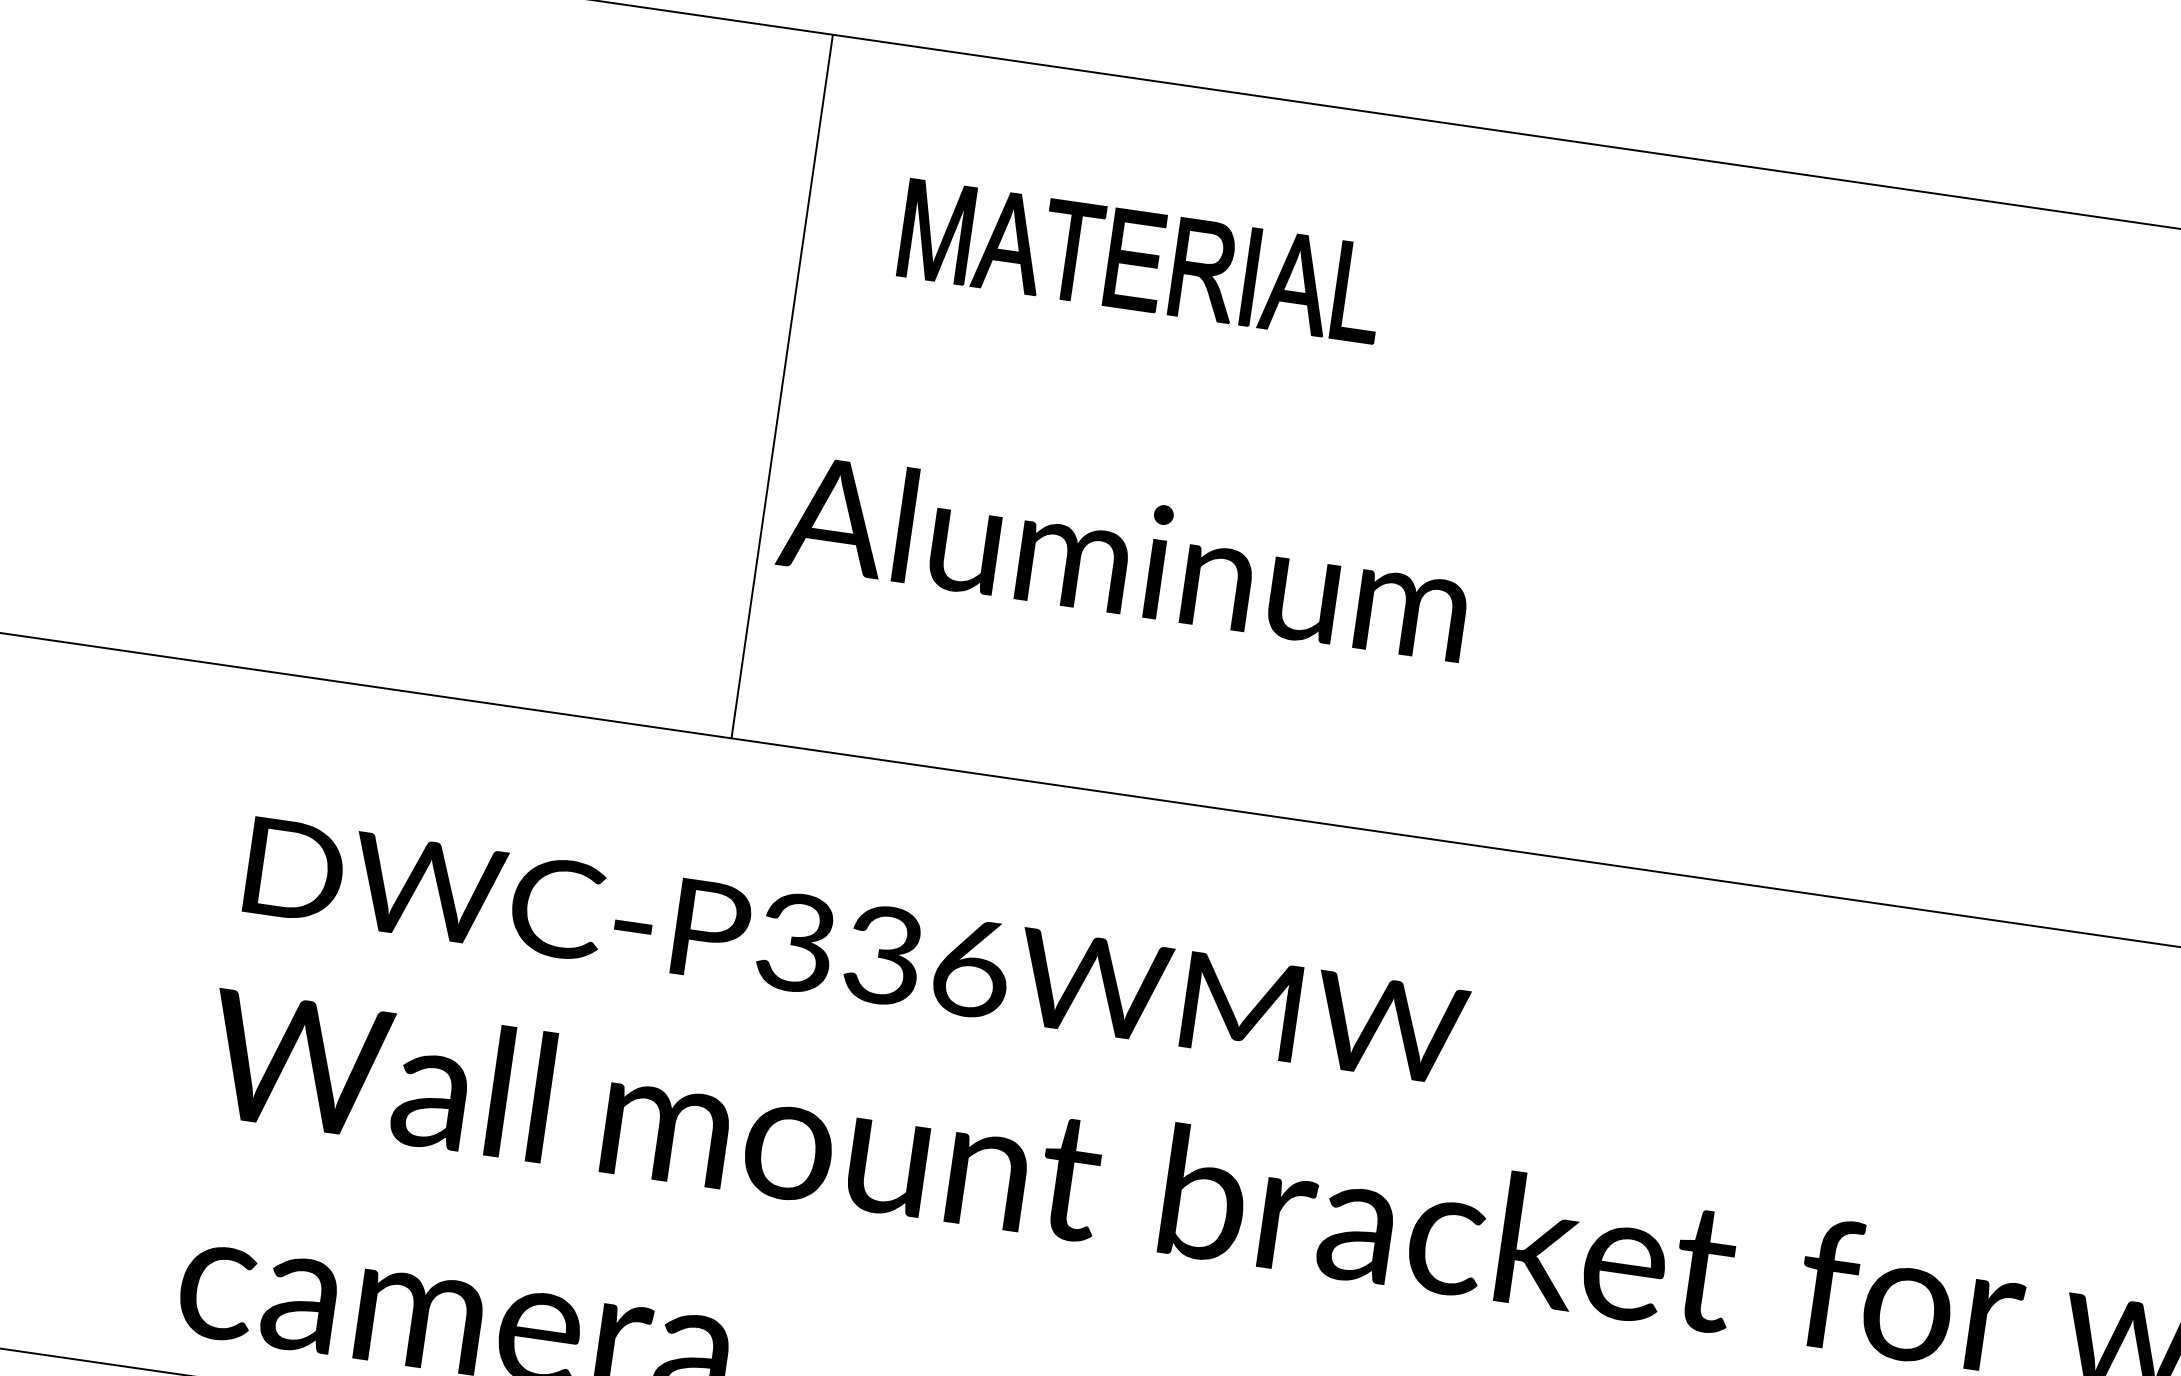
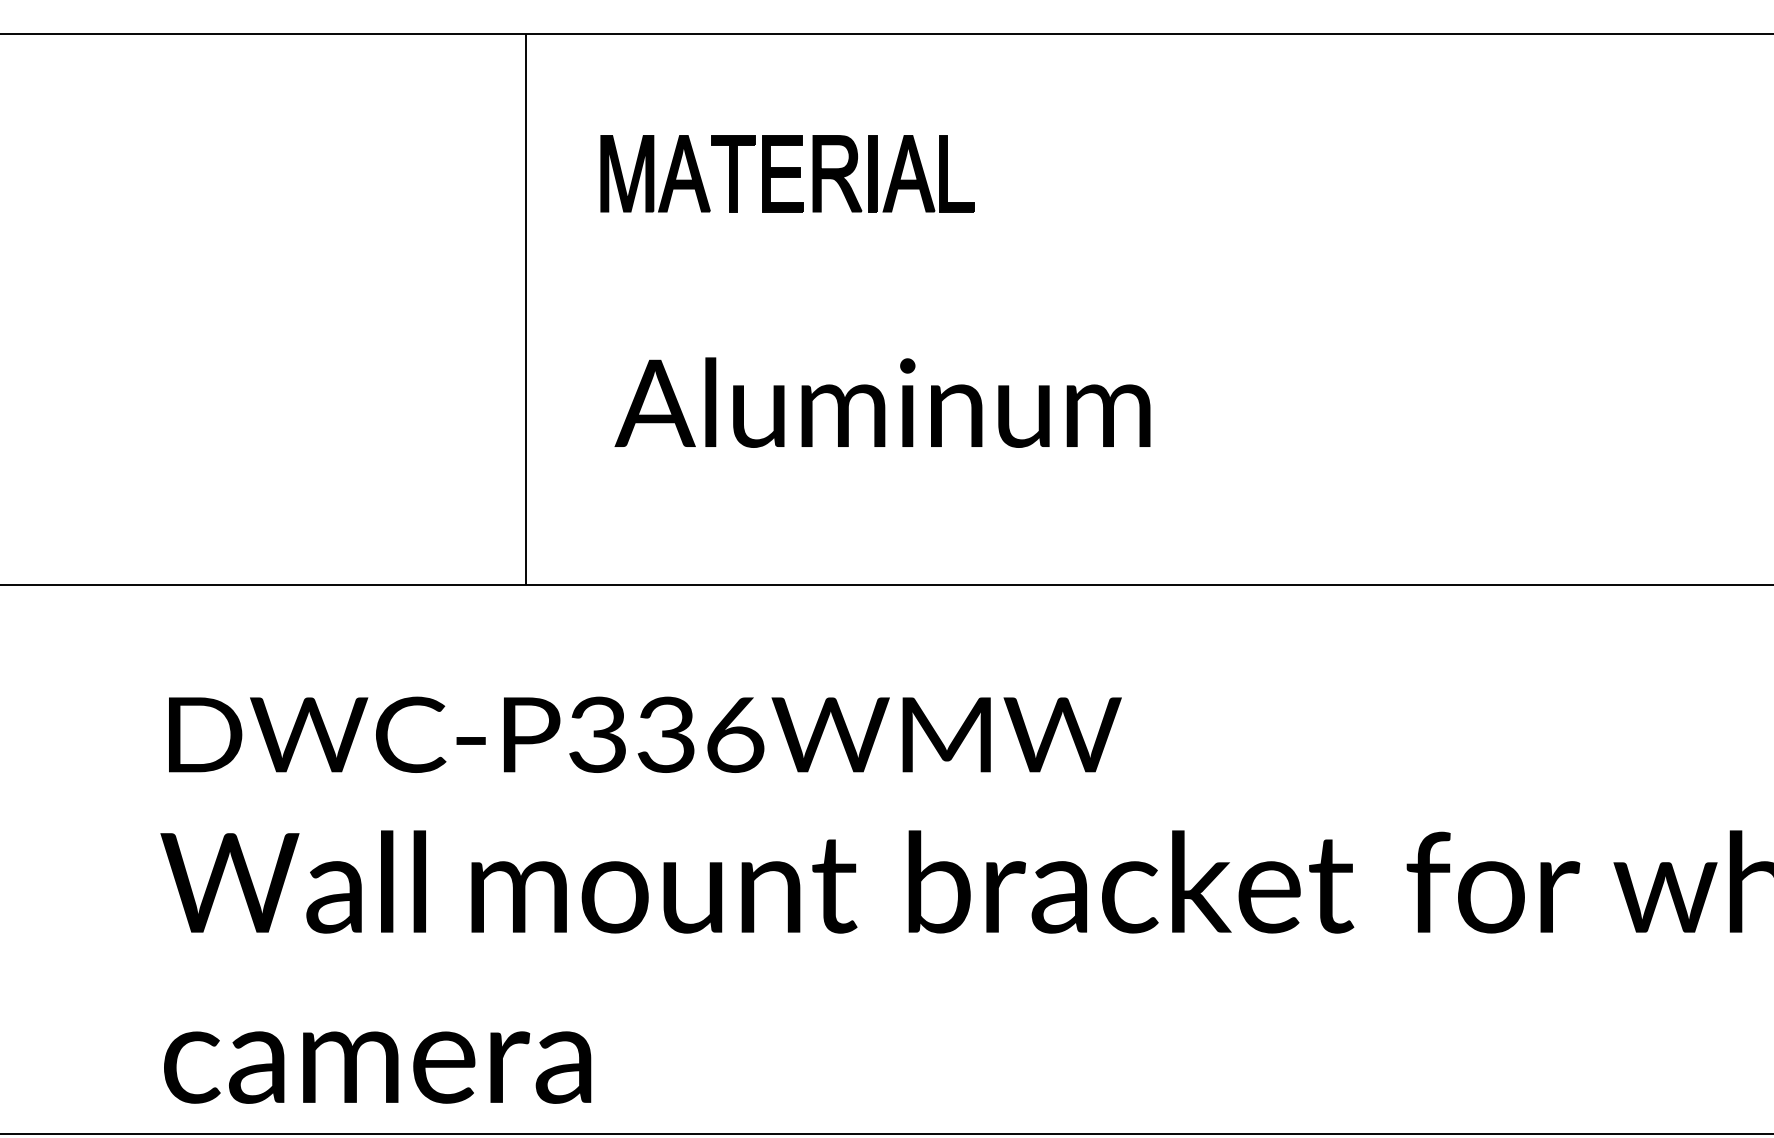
text: (1124, 557) -> (882, 402), moved

